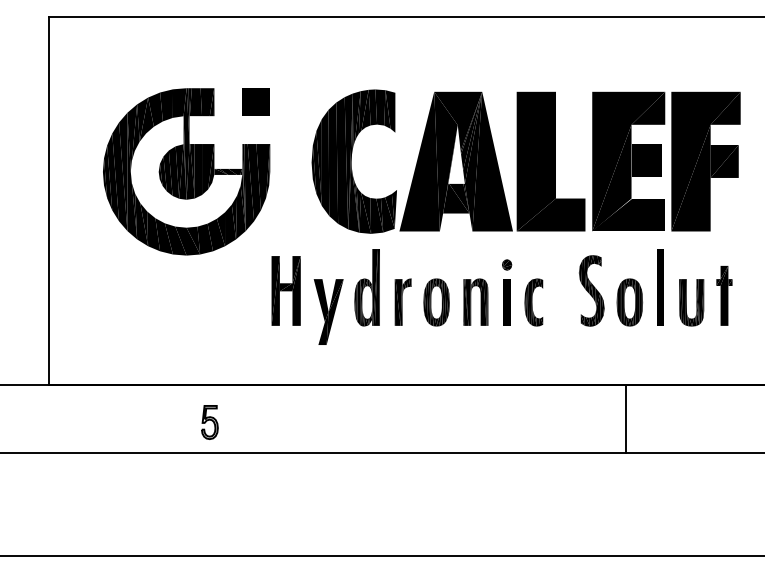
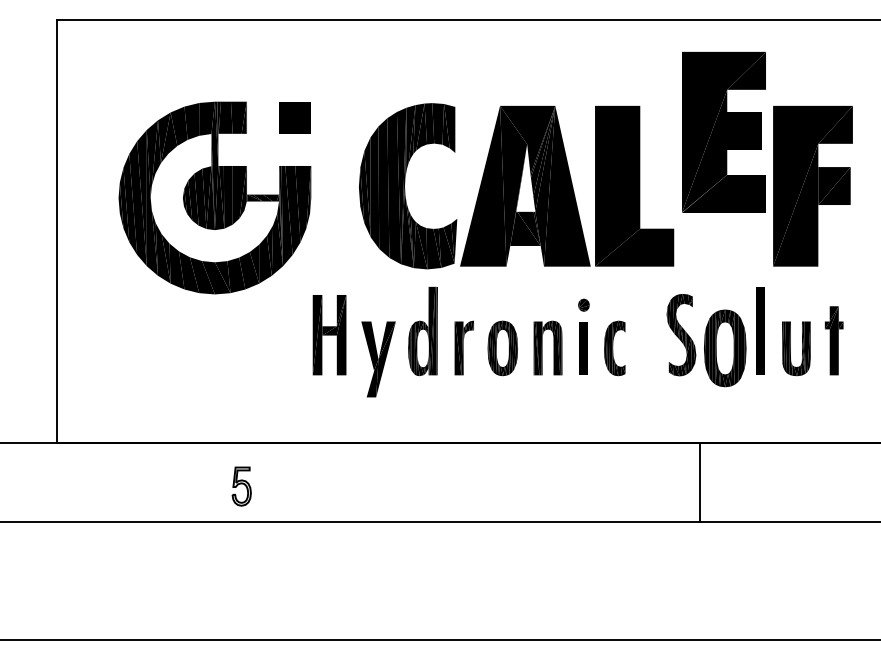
part: (628, 161) -> (723, 131), moved
part: (630, 302) -> (725, 348), size x1.4
line: (626, 418) -> (700, 482), moved

